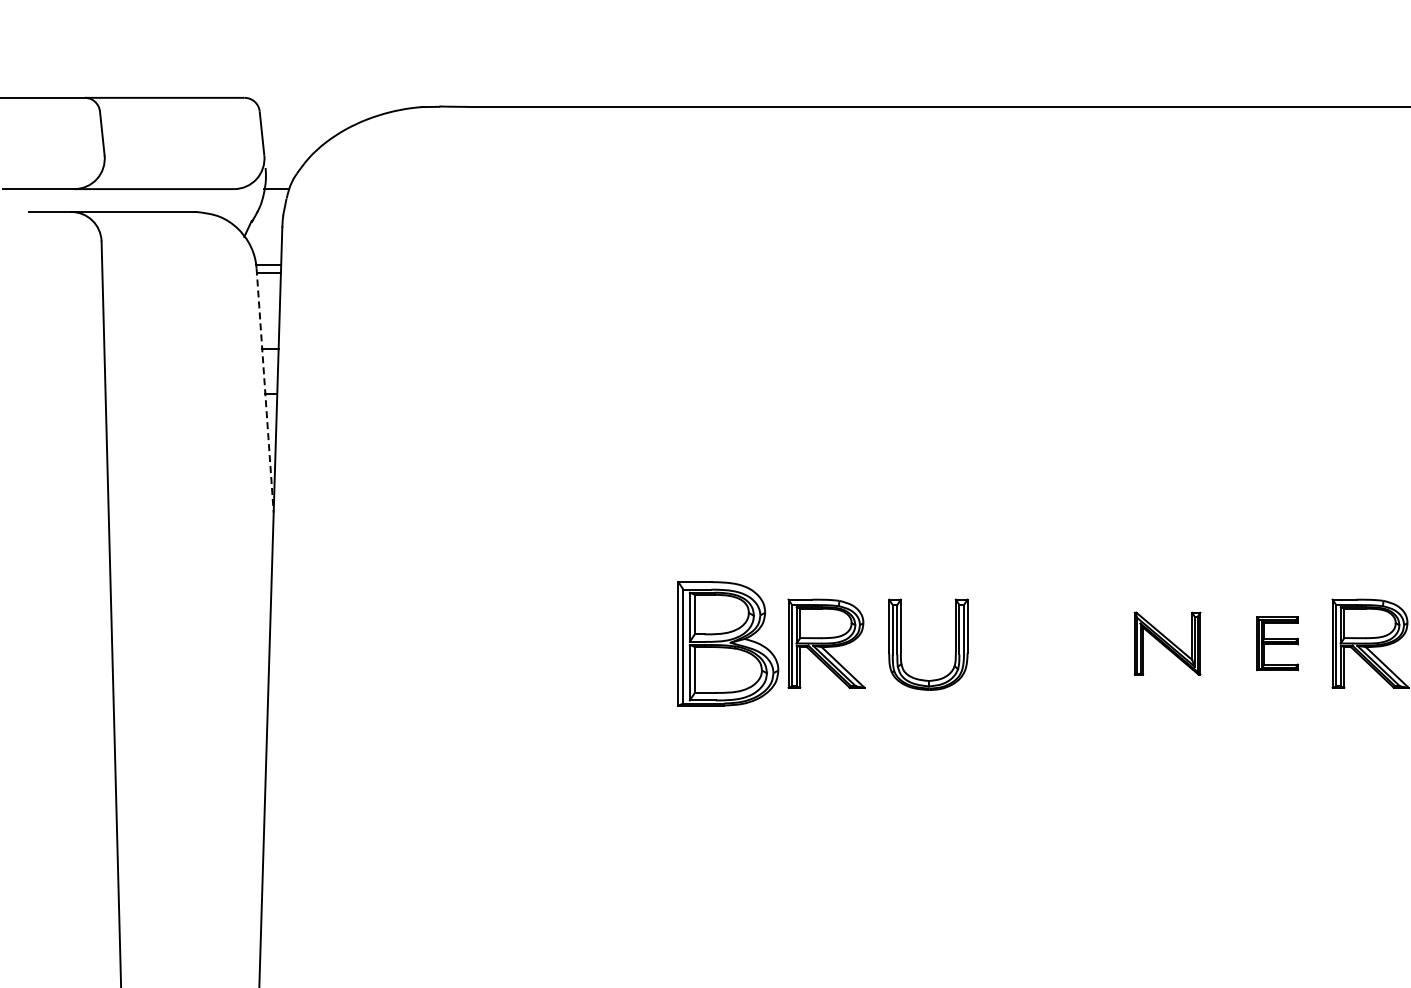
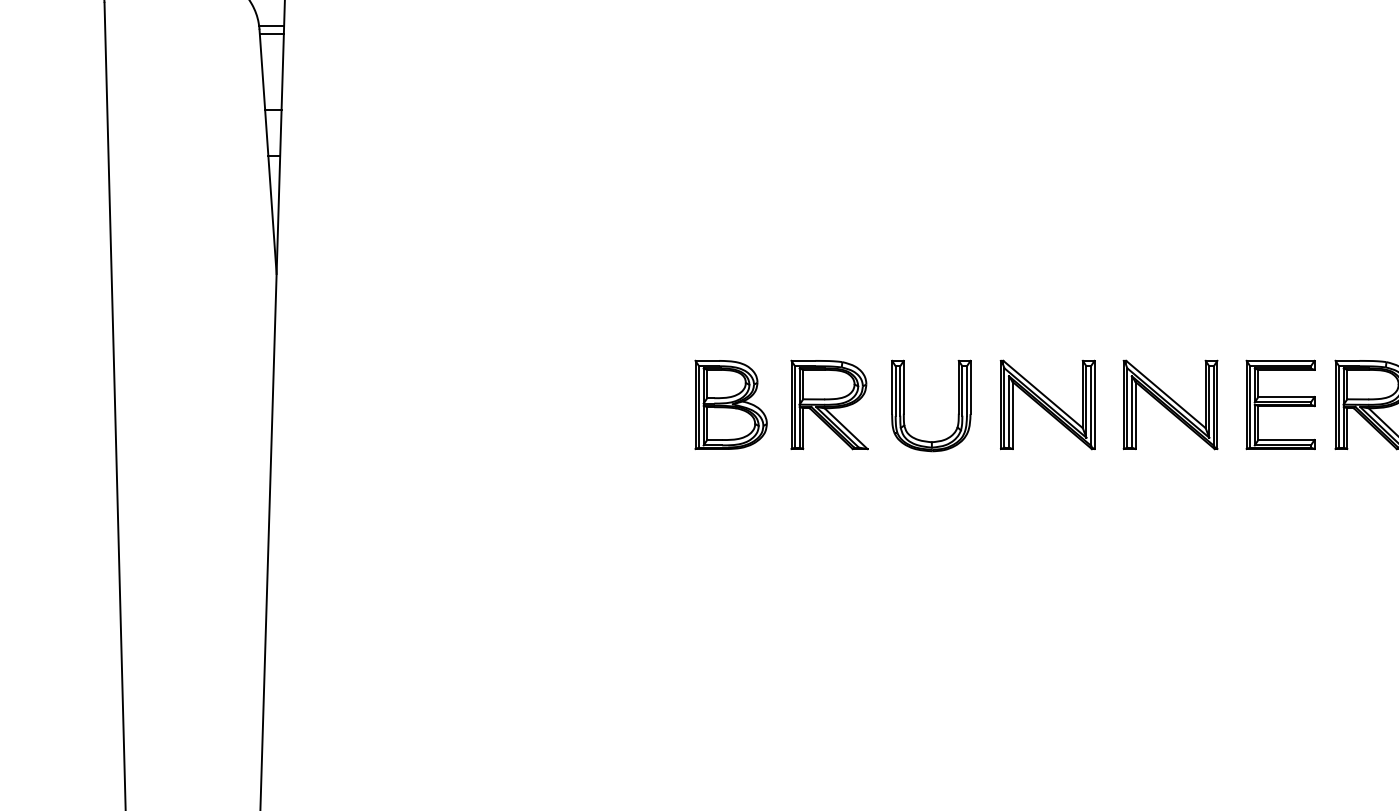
line: (265, 391) -> (268, 152), dashed -> solid
part: (727, 643) -> (730, 404), size x0.71
part: (1044, 643) -> (1047, 404), added
part: (1167, 643) -> (1170, 404), size x1.43
part: (1277, 643) -> (1280, 404), size x1.67

